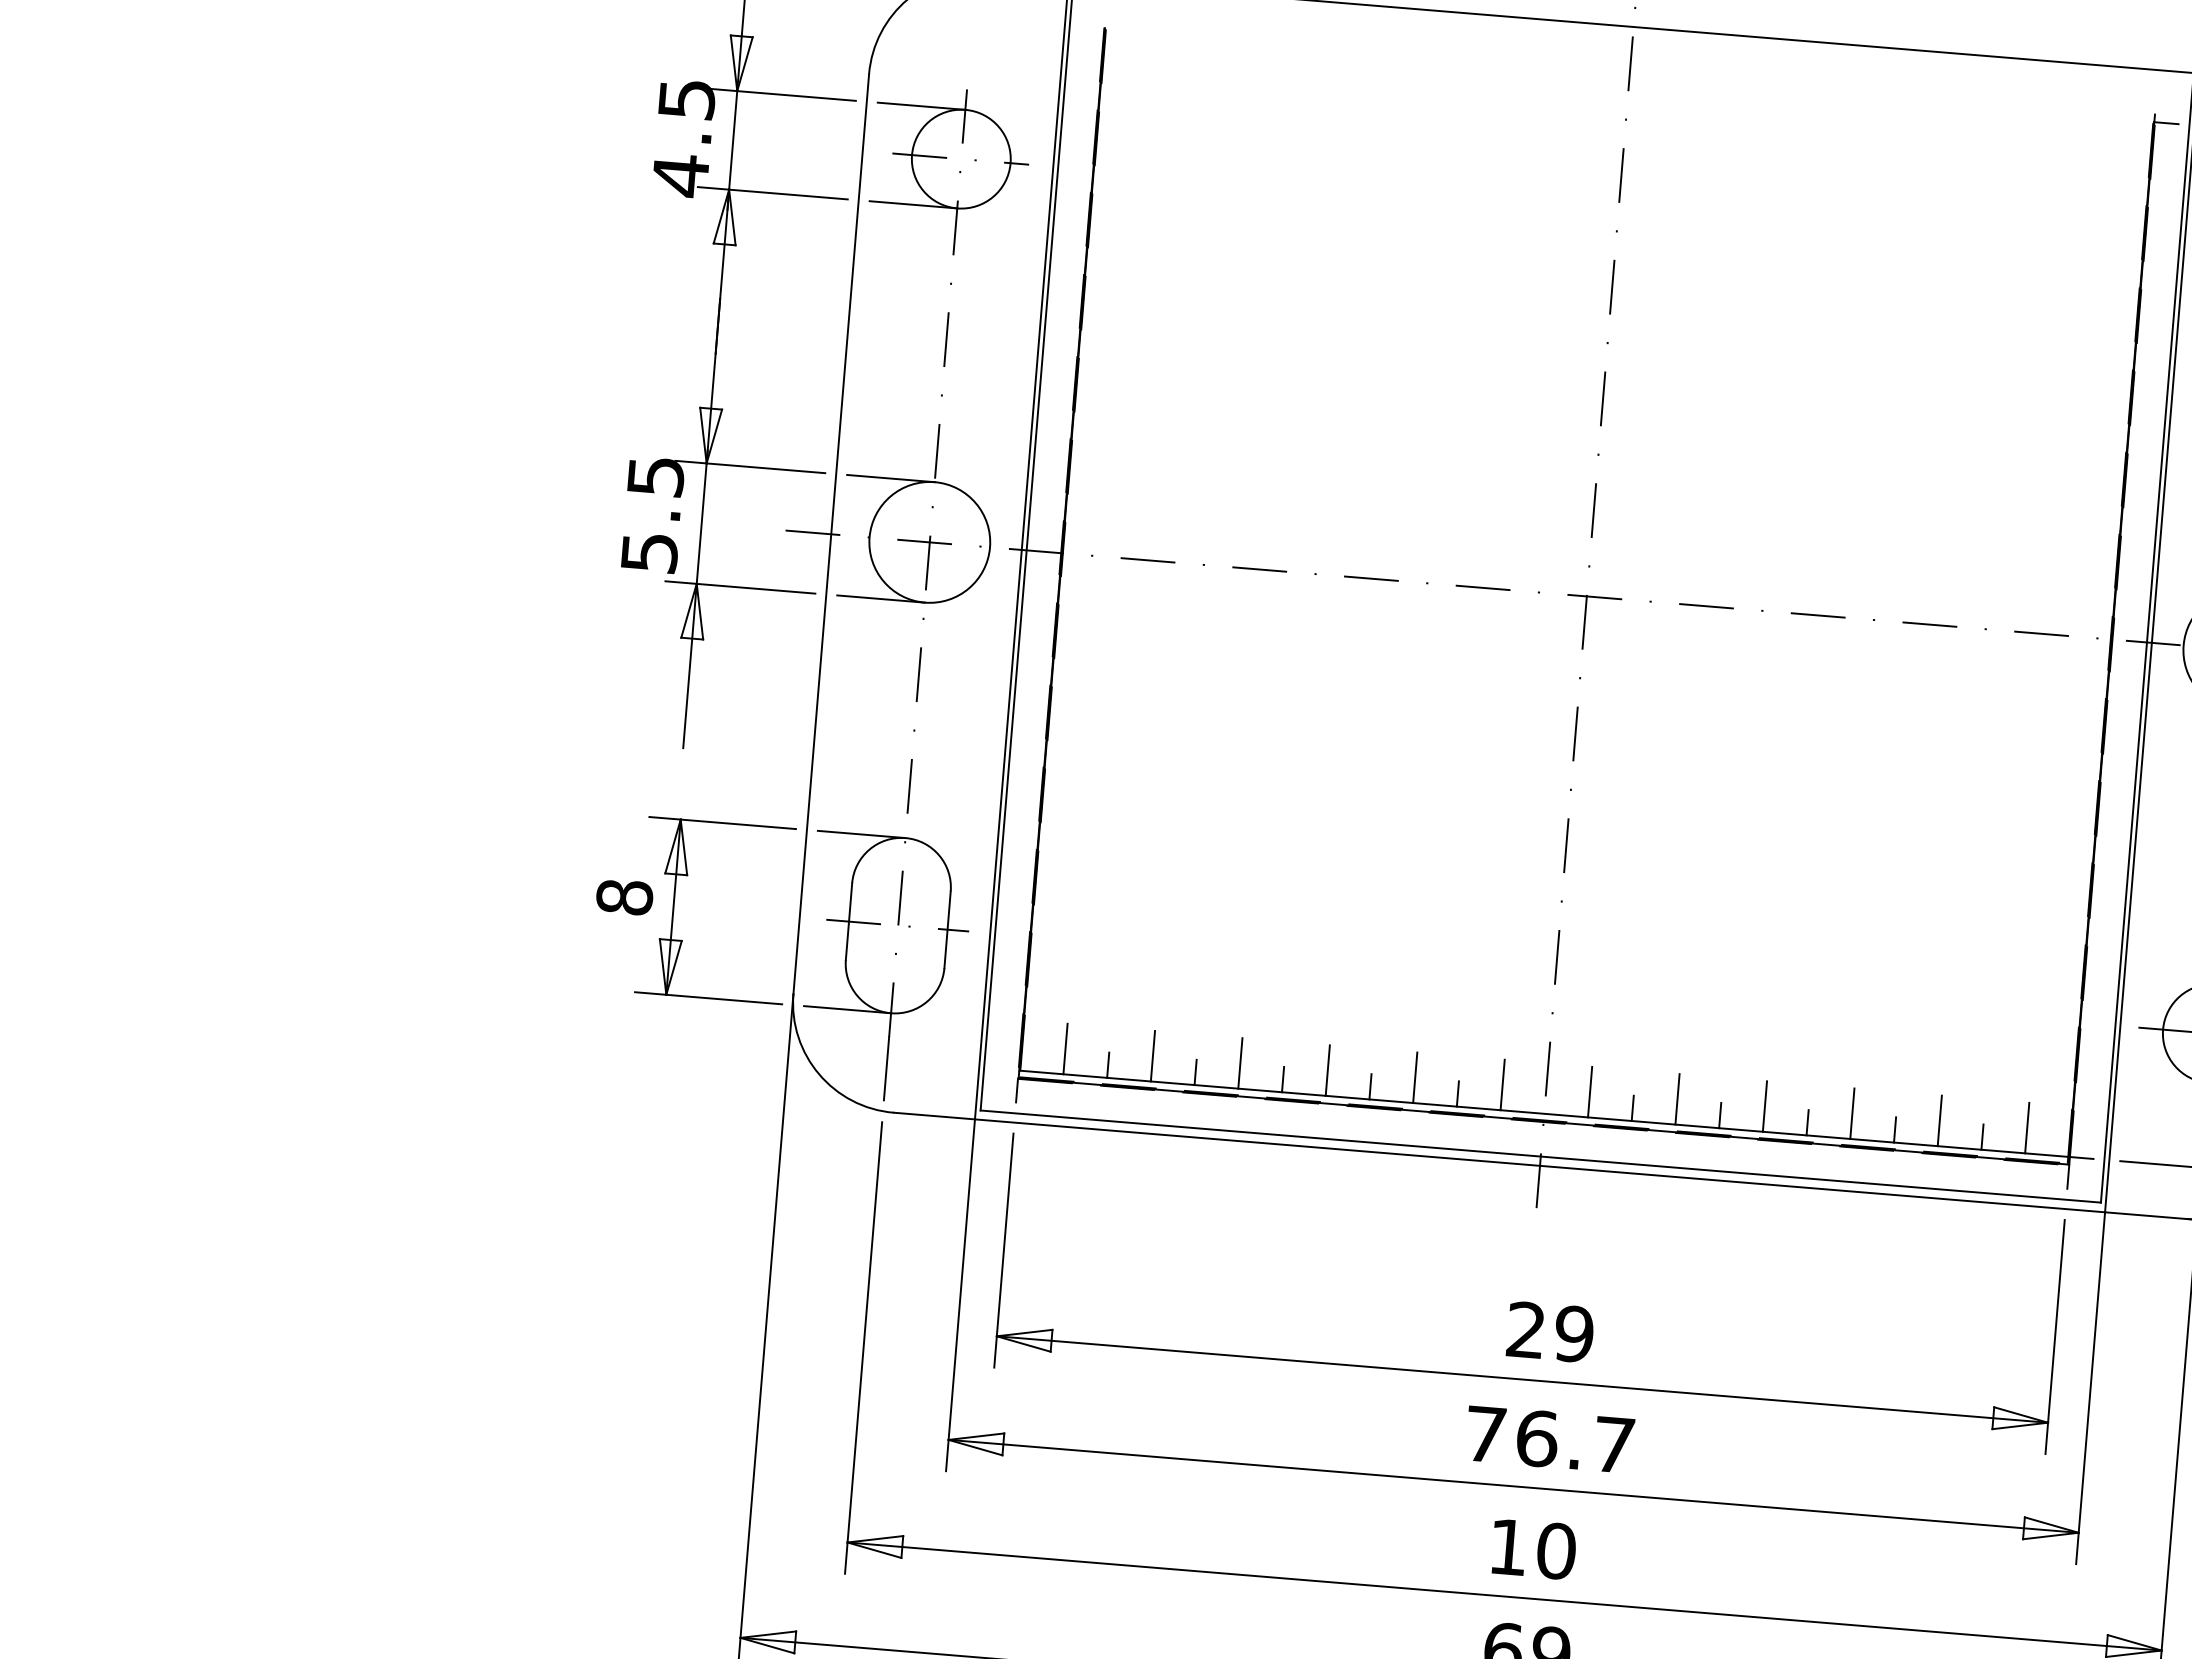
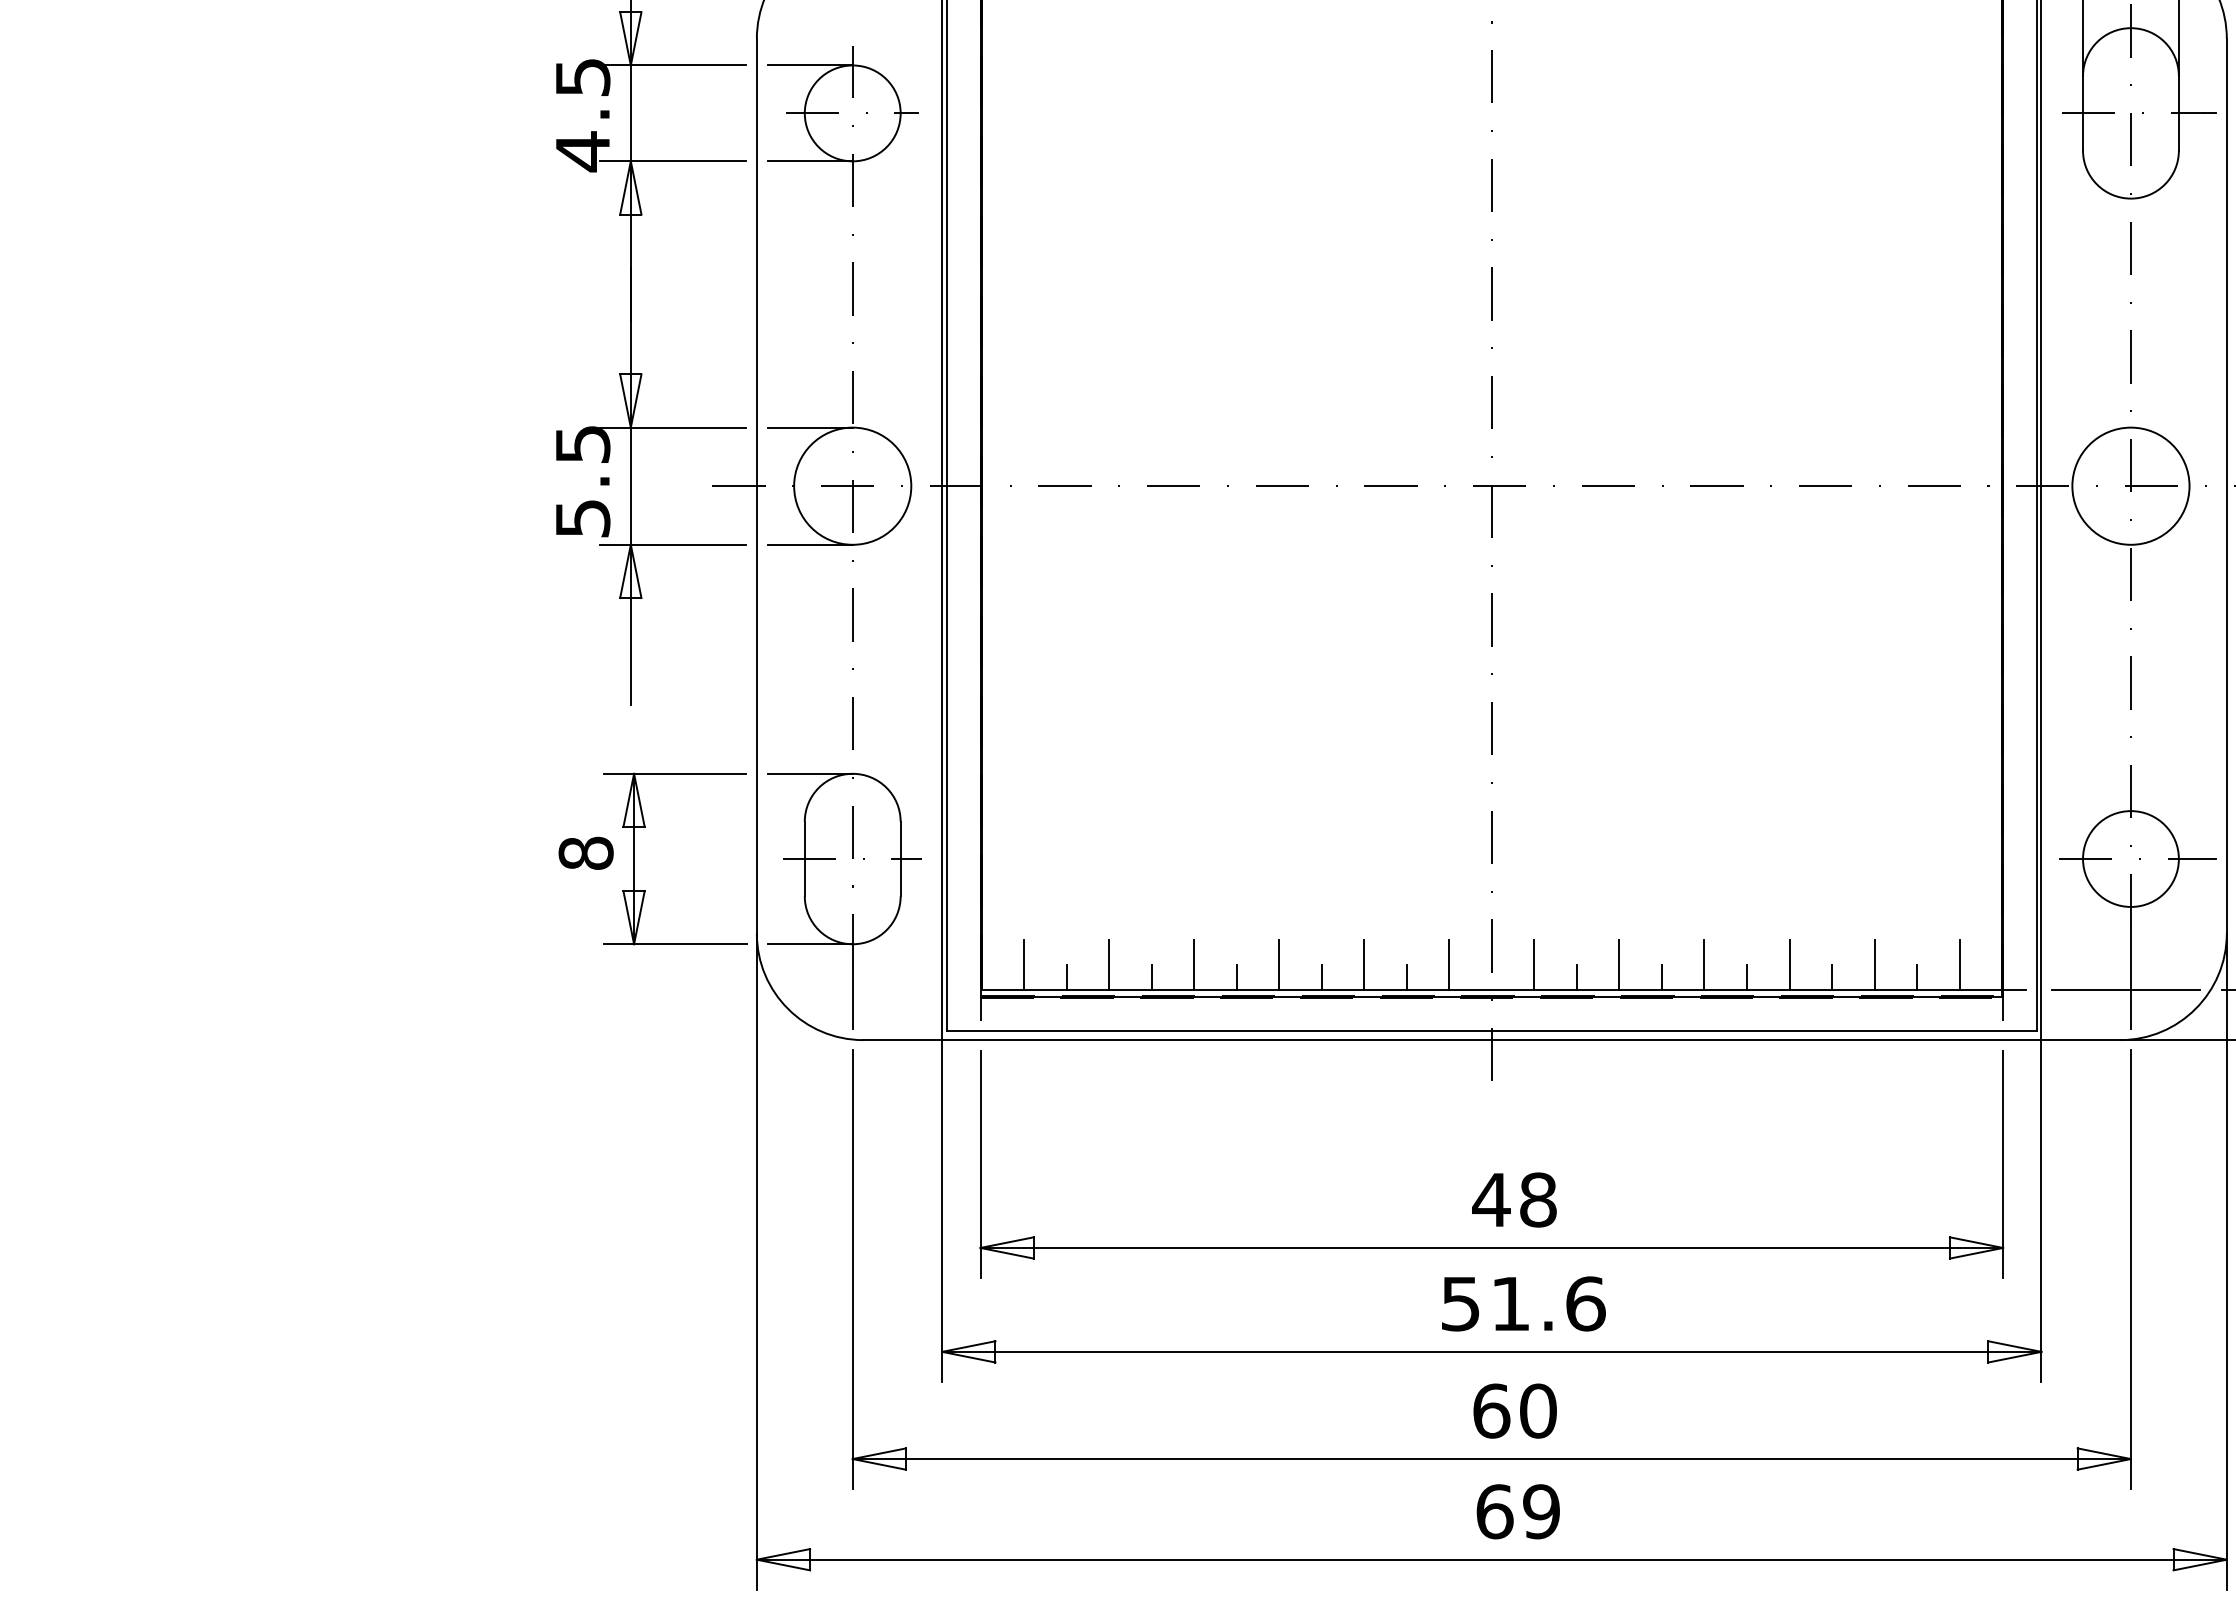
text: (1549, 1331) -> (1514, 1199), 29 -> 48
text: (1550, 1439) -> (1523, 1303), 76.7 -> 51.6
text: (1508, 1546) -> (1491, 1410), 10 -> 60

